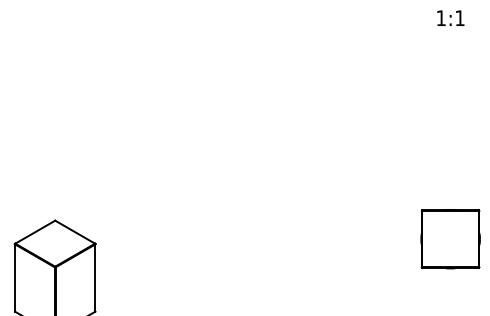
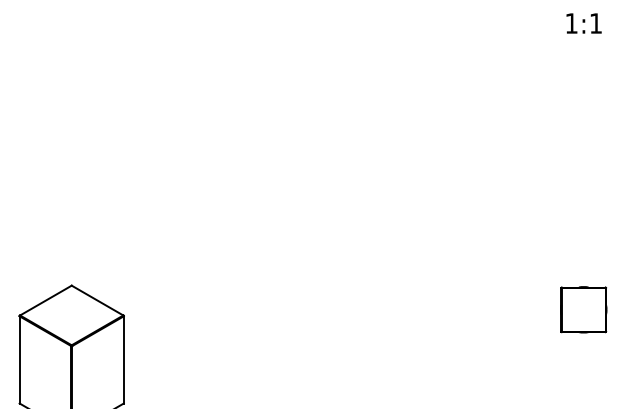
part: (450, 239) -> (583, 310), size x0.6

